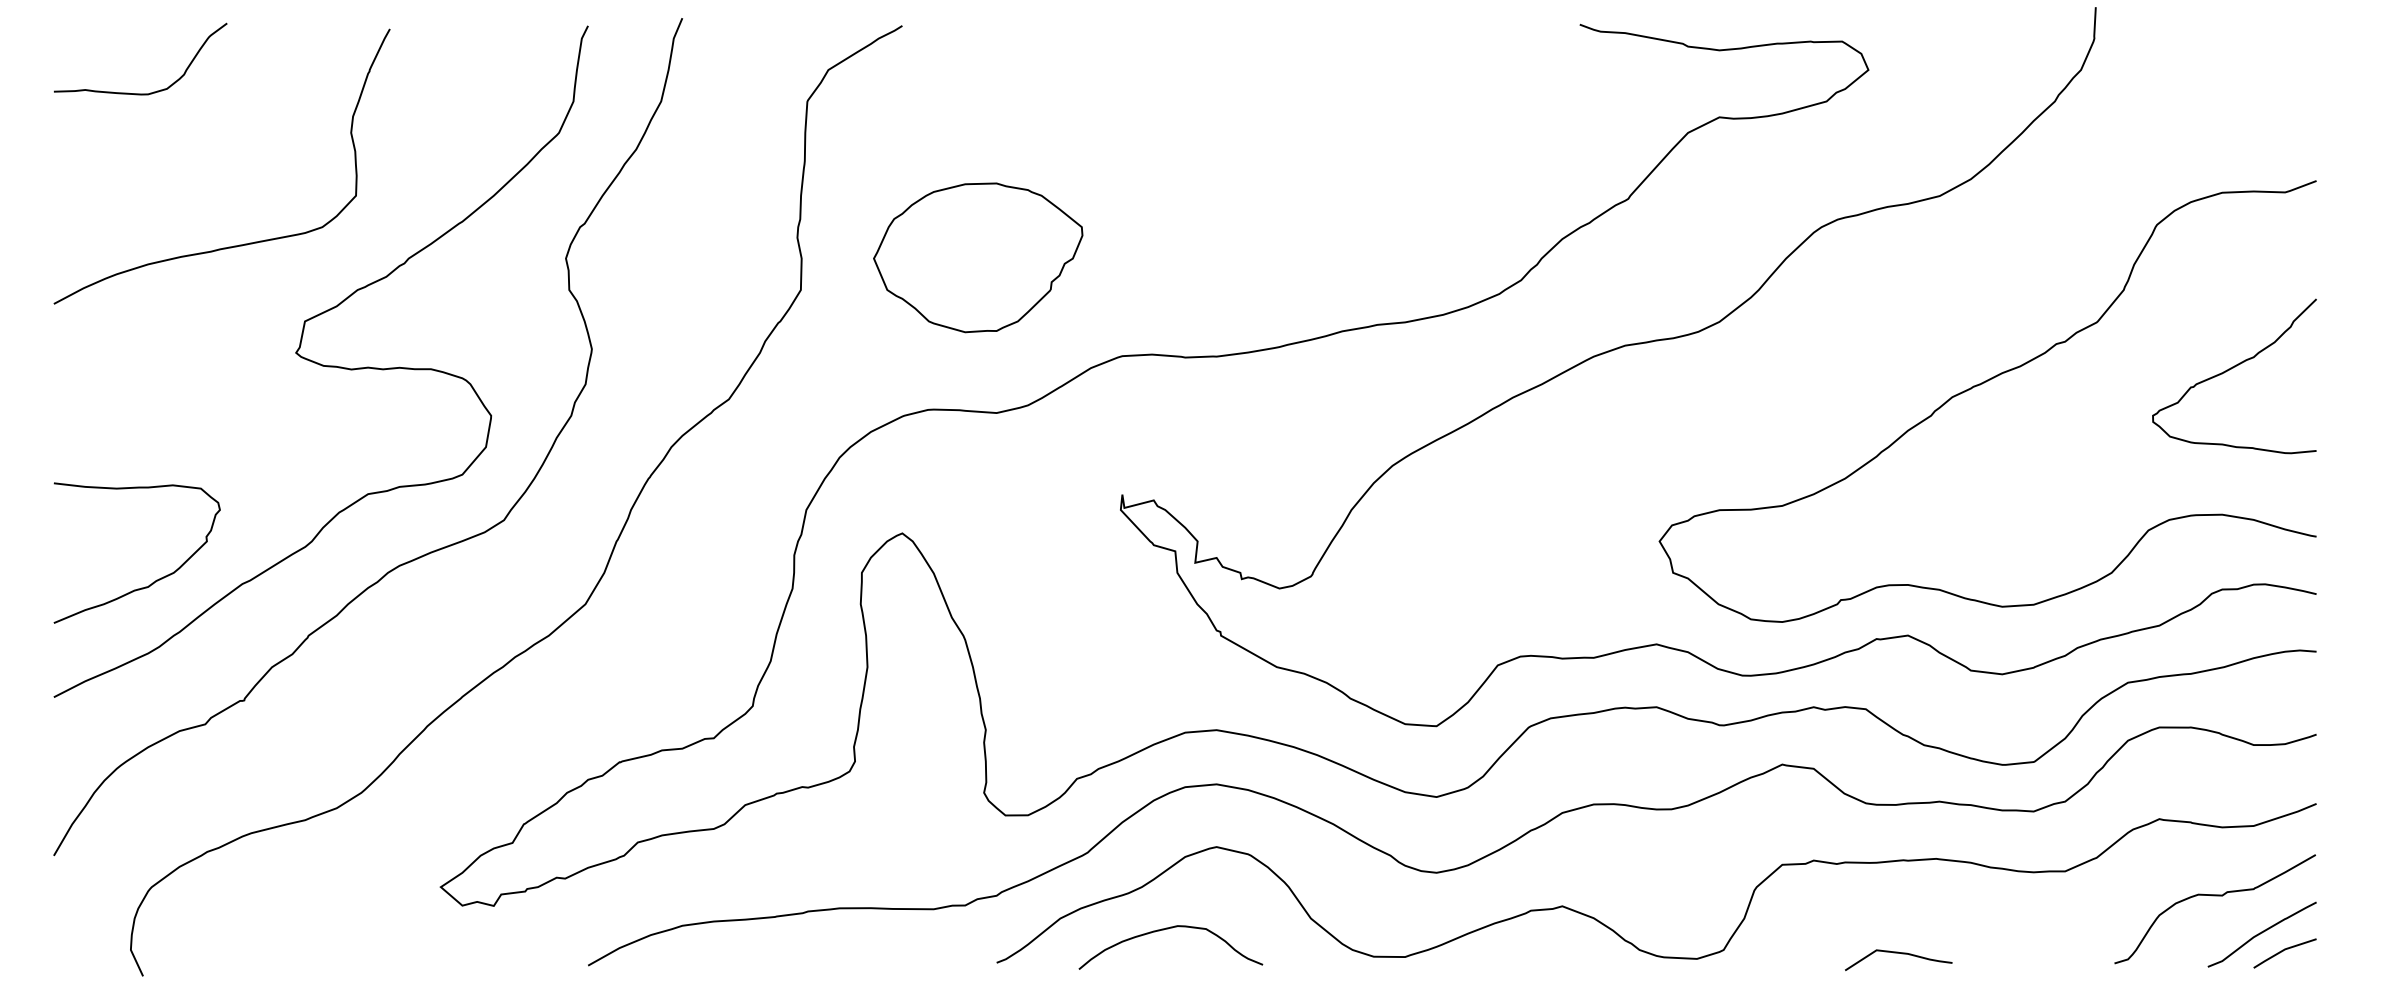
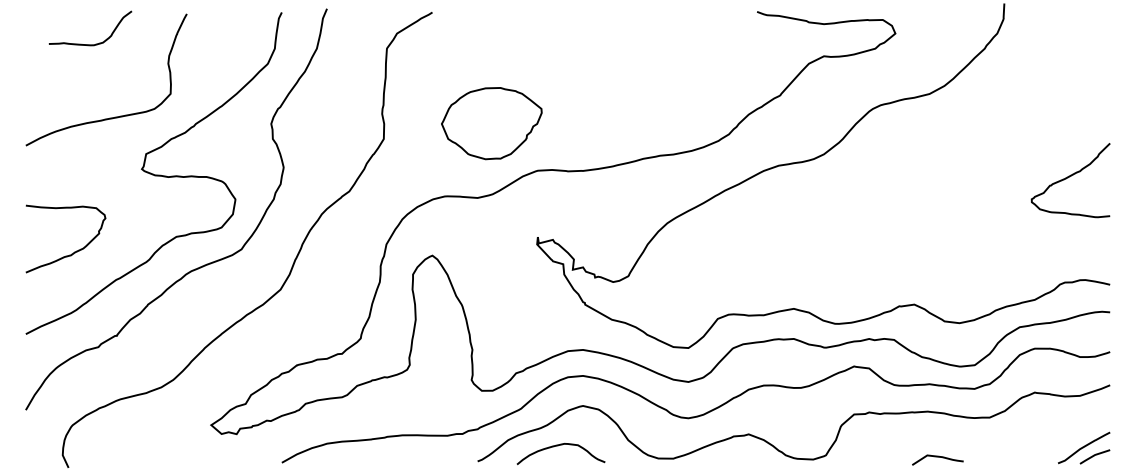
curve: (151, 90) -> (95, 43), moved
part: (977, 257) -> (491, 123), moved
curve: (1979, 386) -> (948, 185), removed
curve: (155, 578) -> (74, 251), moved
curve: (2219, 898) -> (1063, 430), removed
curve: (1897, 954) -> (937, 457), moved

